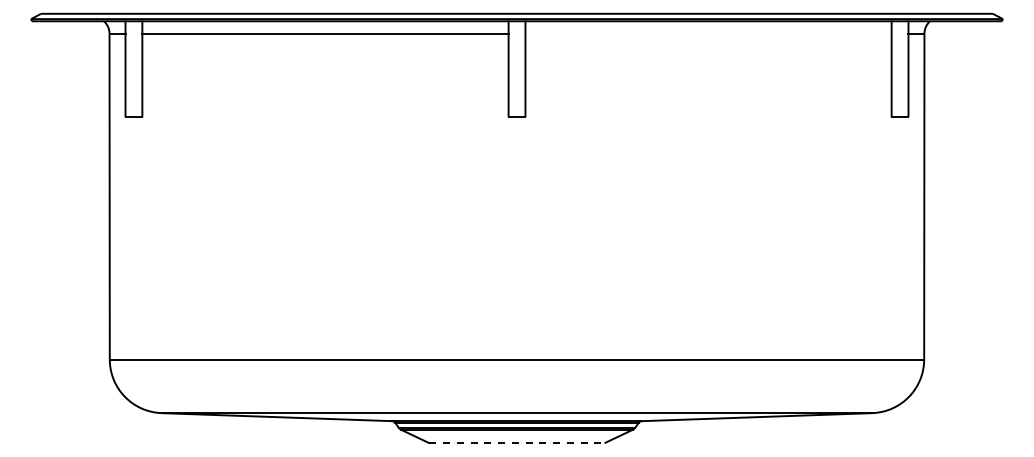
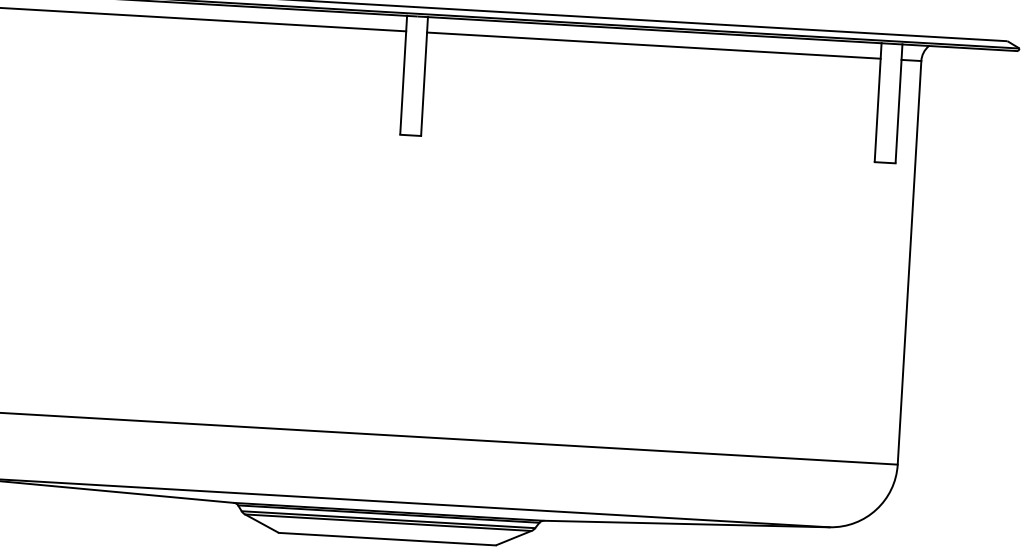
line: (708, 33) -> (653, 45), added
line: (517, 443) -> (387, 539), dashed -> solid

